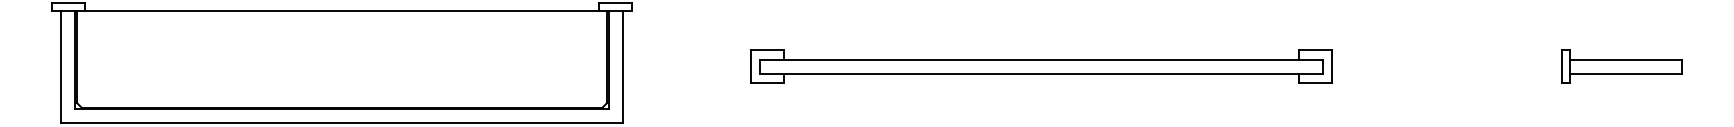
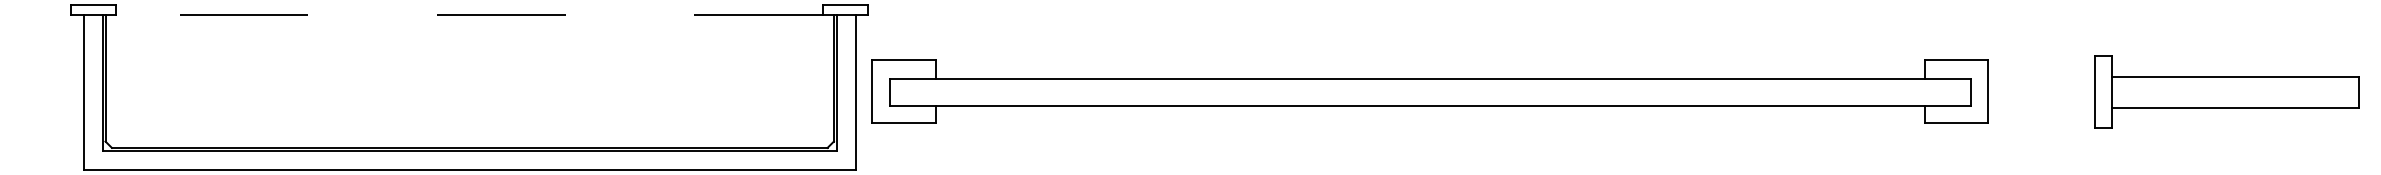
line: (341, 11) -> (469, 15), solid -> dashed
part: (1041, 67) -> (1429, 92), size x1.4
part: (1622, 67) -> (2227, 92), size x1.6

